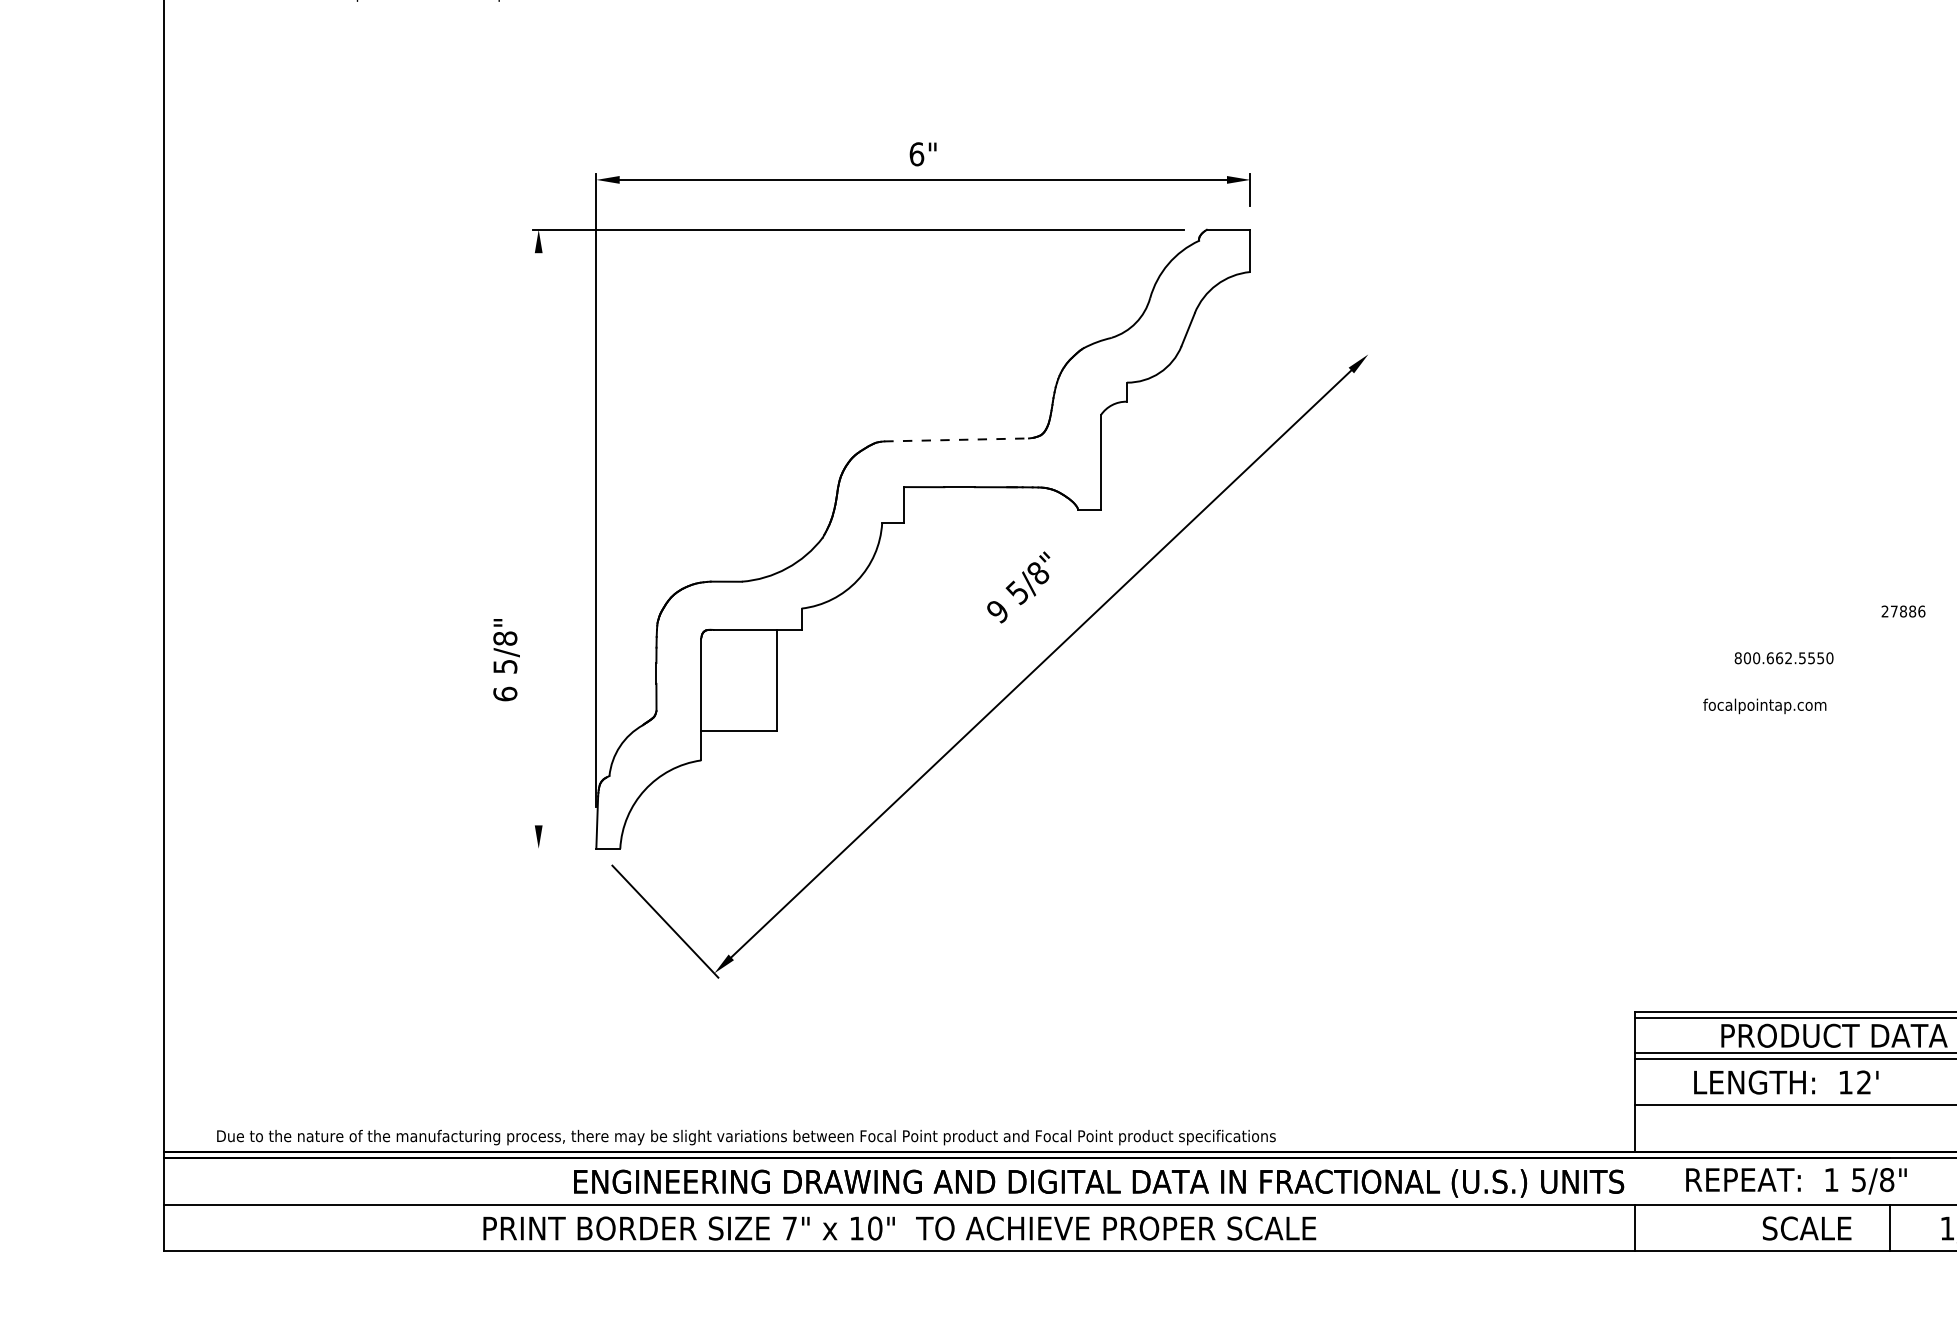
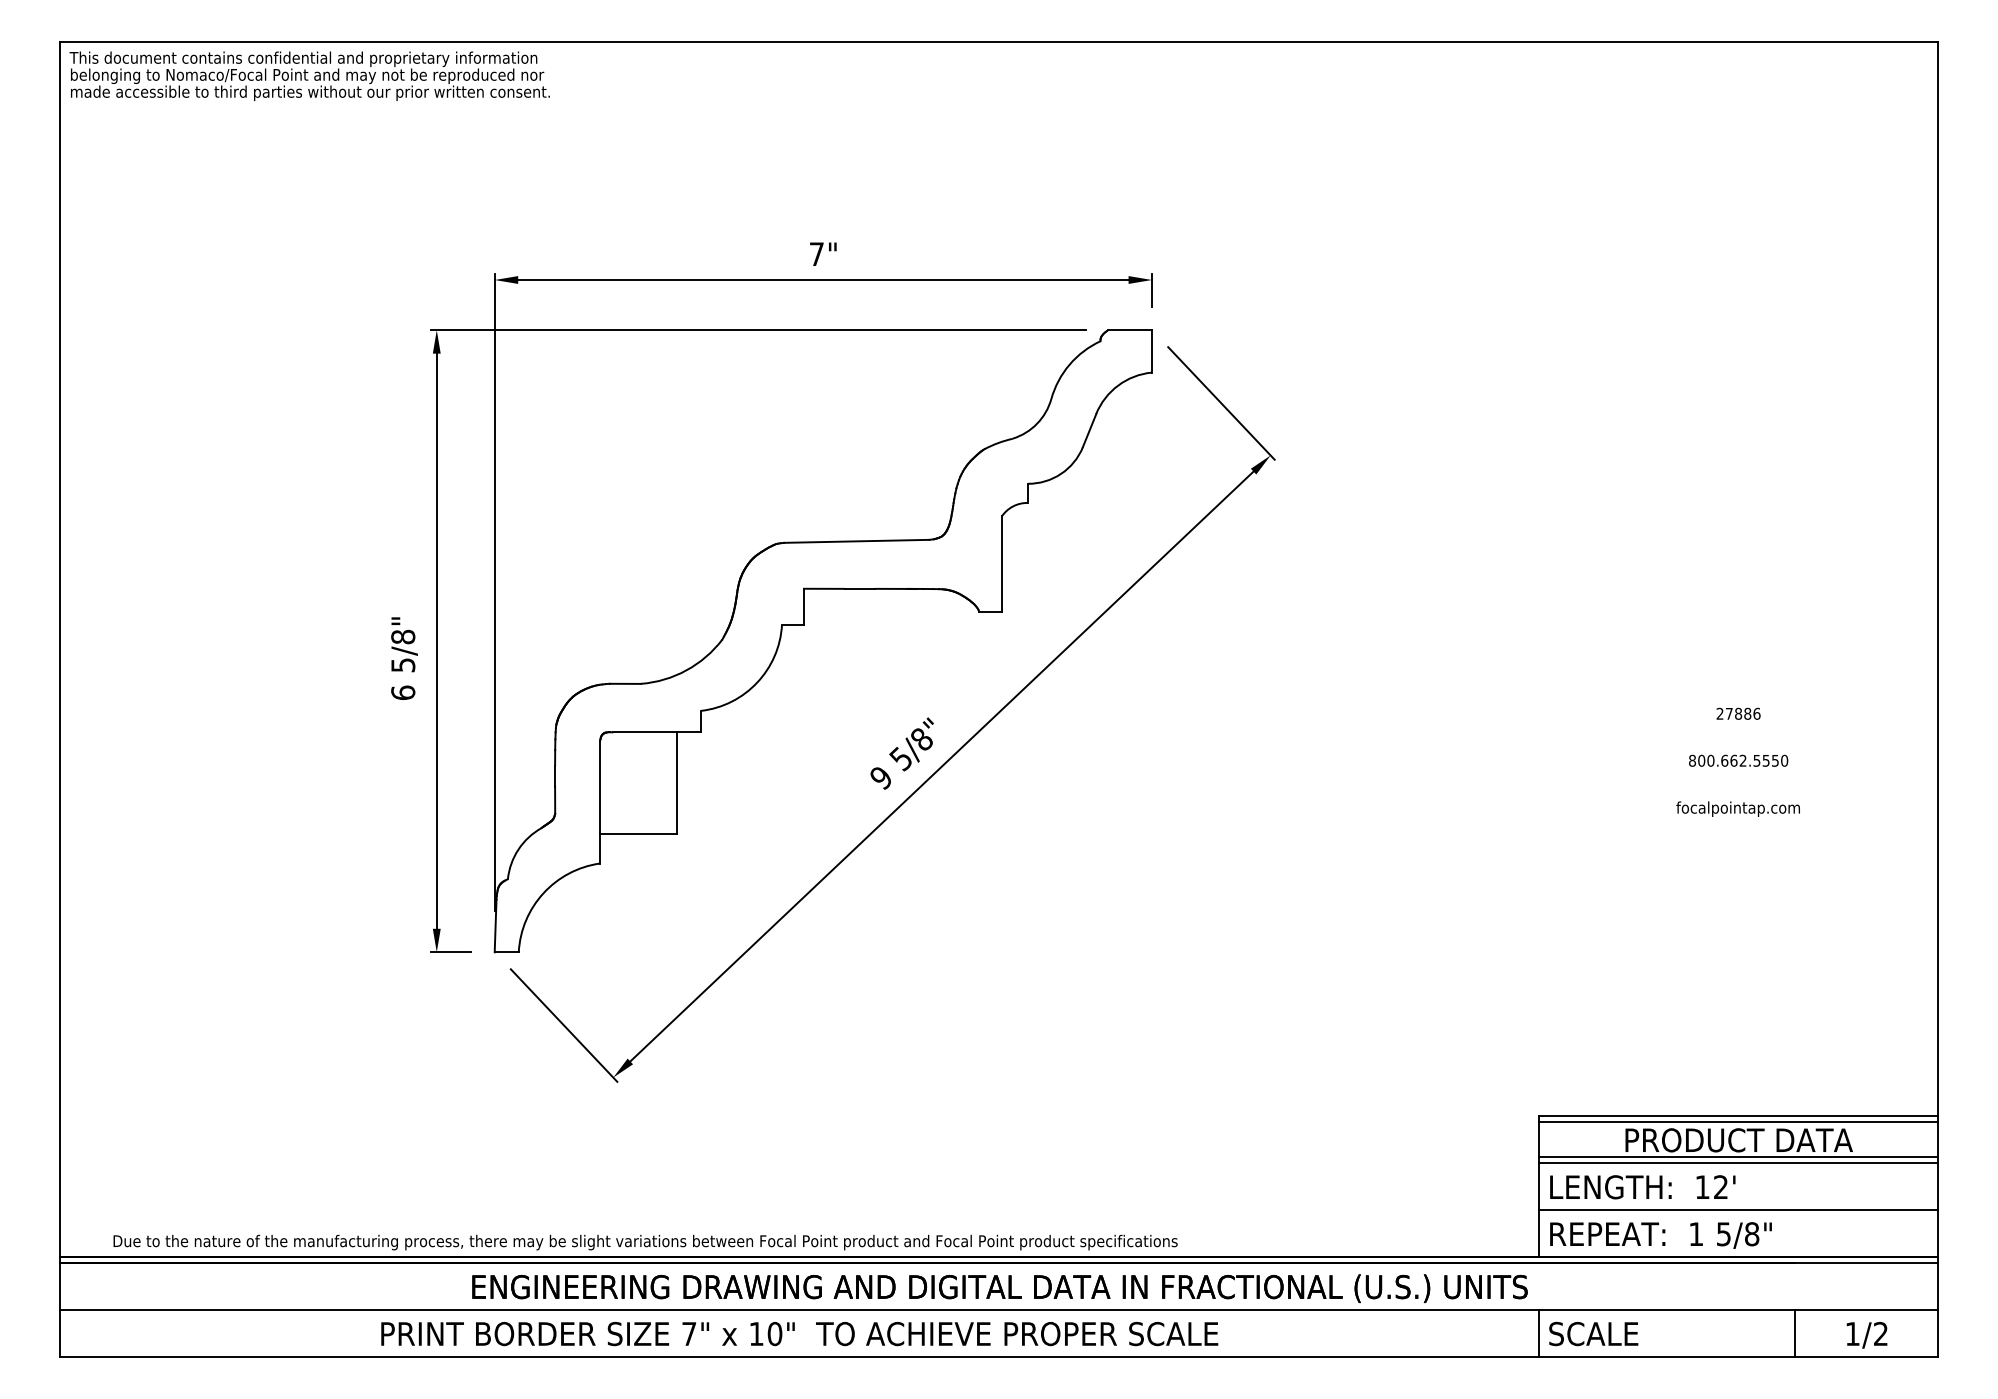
text: (916, 154) -> (816, 254), 6" -> 7"
line: (1319, 302) -> (1221, 403), added
line: (956, 440) -> (856, 541), dashed -> solid
line: (538, 538) -> (436, 640), added
text: (1017, 587) -> (901, 753), moved
text: (1903, 611) -> (1738, 713), moved
text: (1784, 657) -> (1738, 760), moved
text: (506, 659) -> (404, 658), moved
text: (1764, 705) -> (1737, 808), moved
line: (552, 848) -> (450, 952), added
text: (1786, 1082) -> (1642, 1187), moved
text: (1795, 1181) -> (1660, 1235), moved
text: (1806, 1228) -> (1593, 1333), moved

